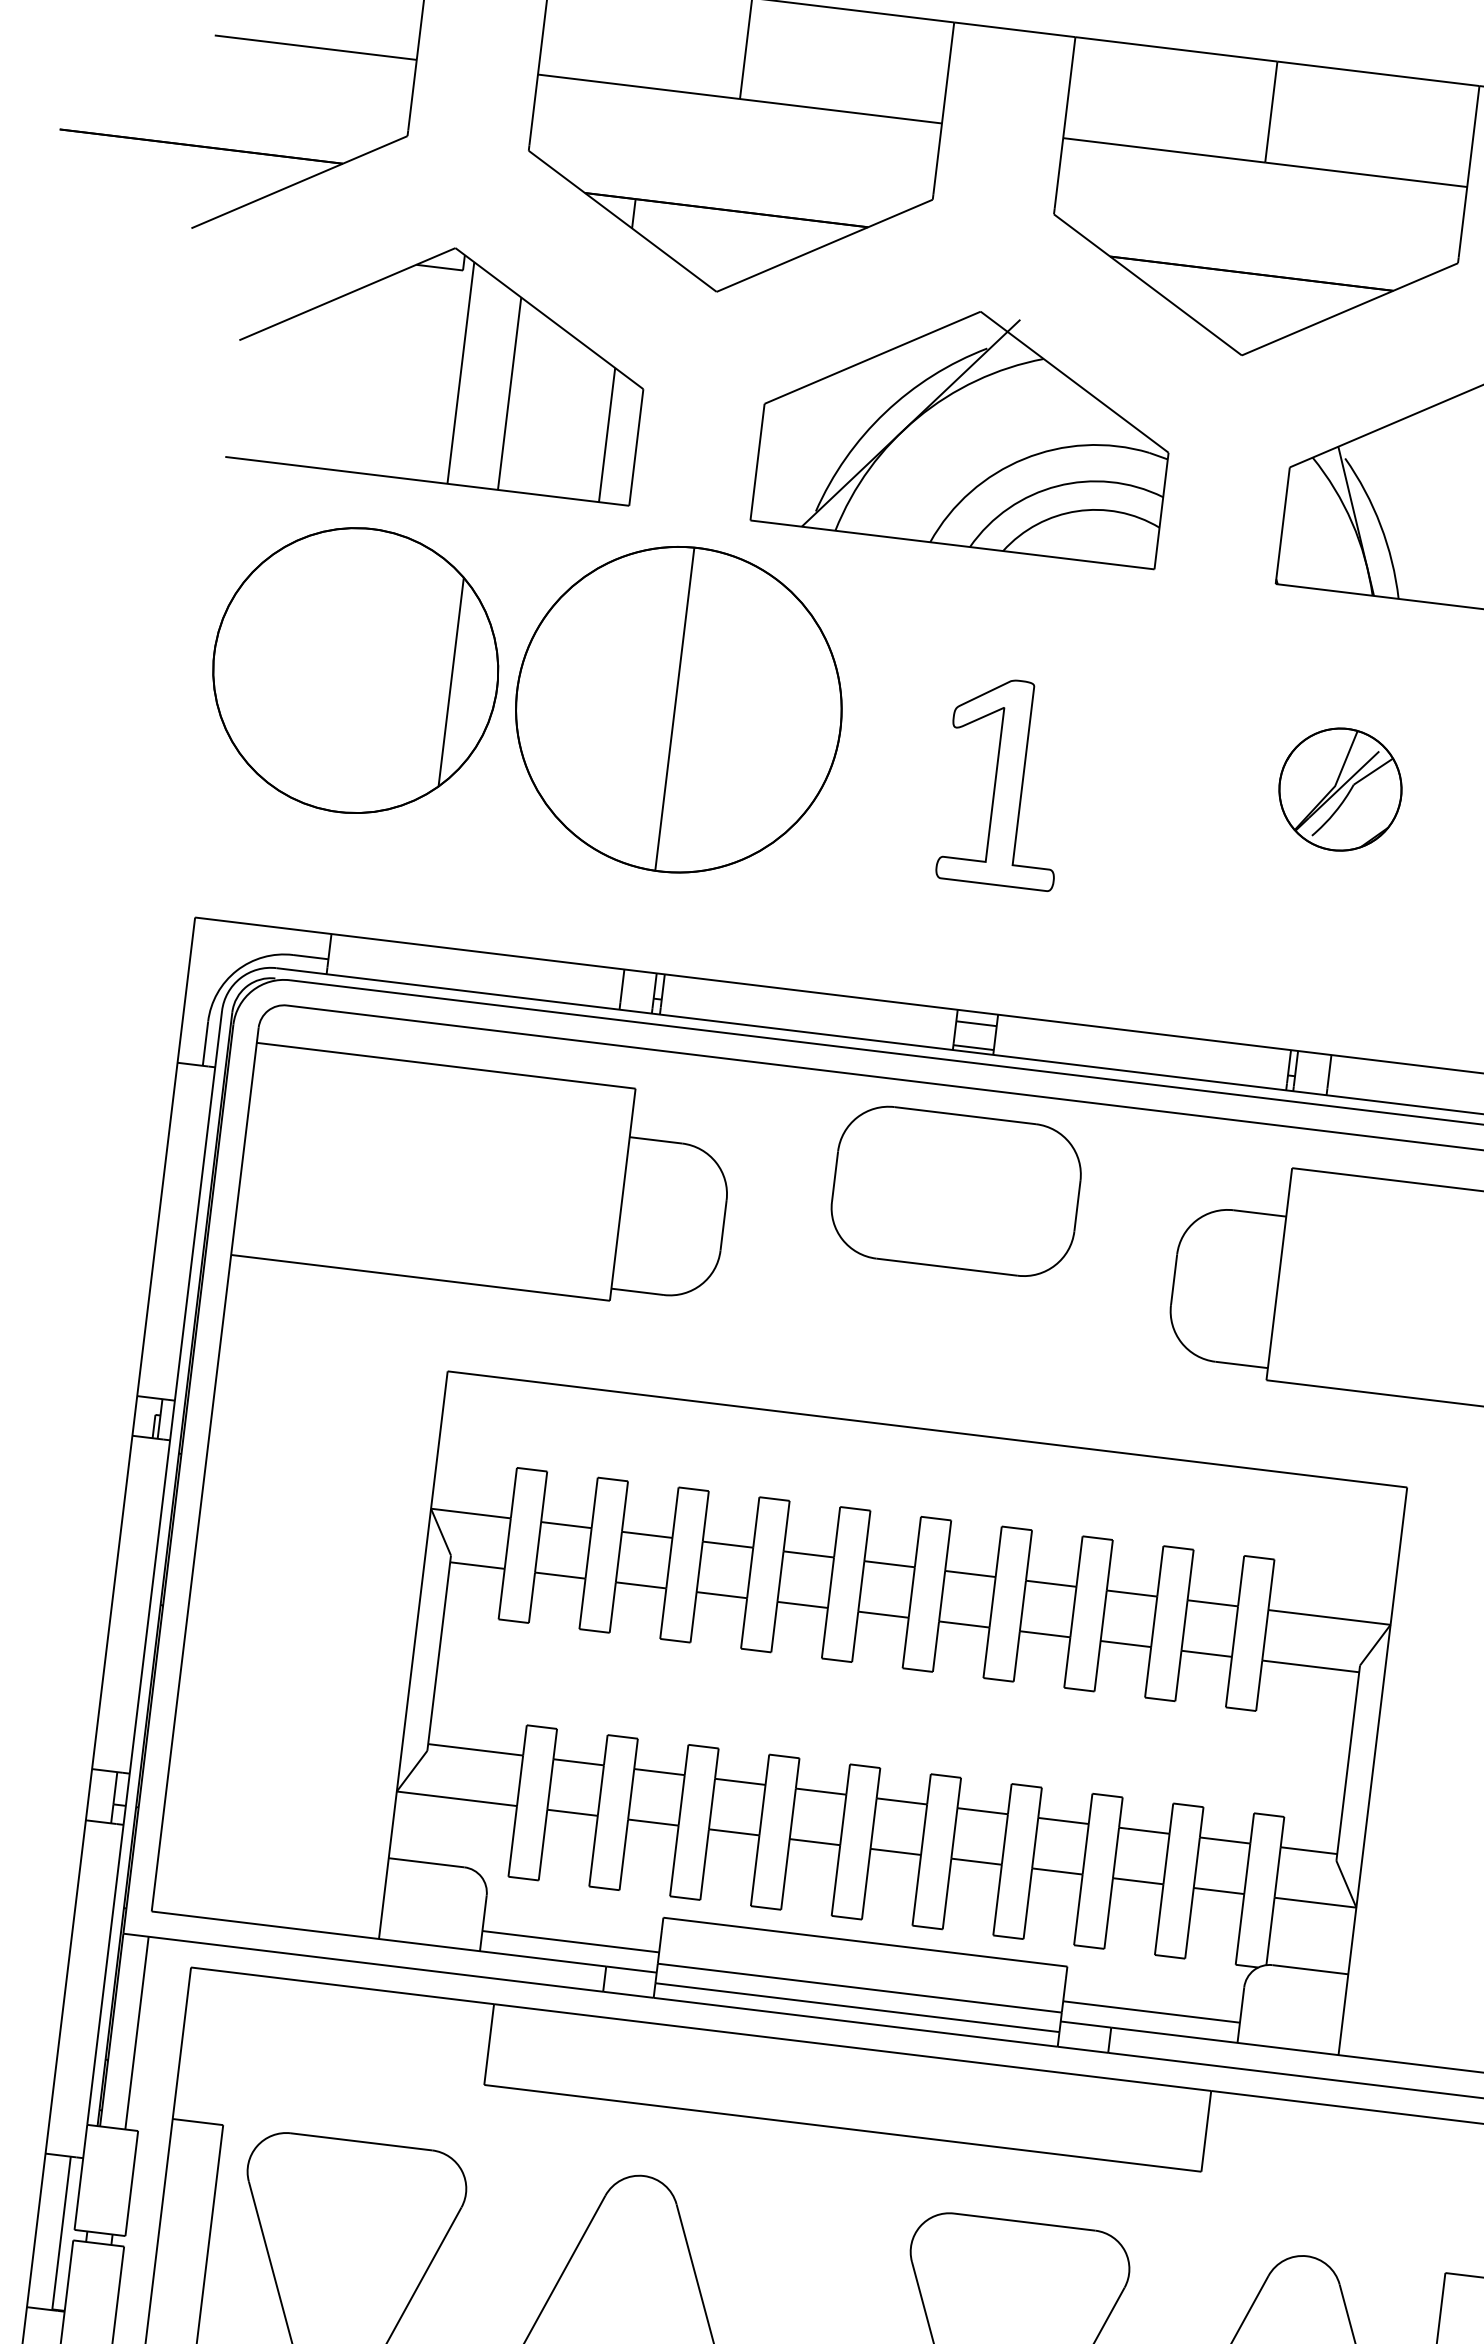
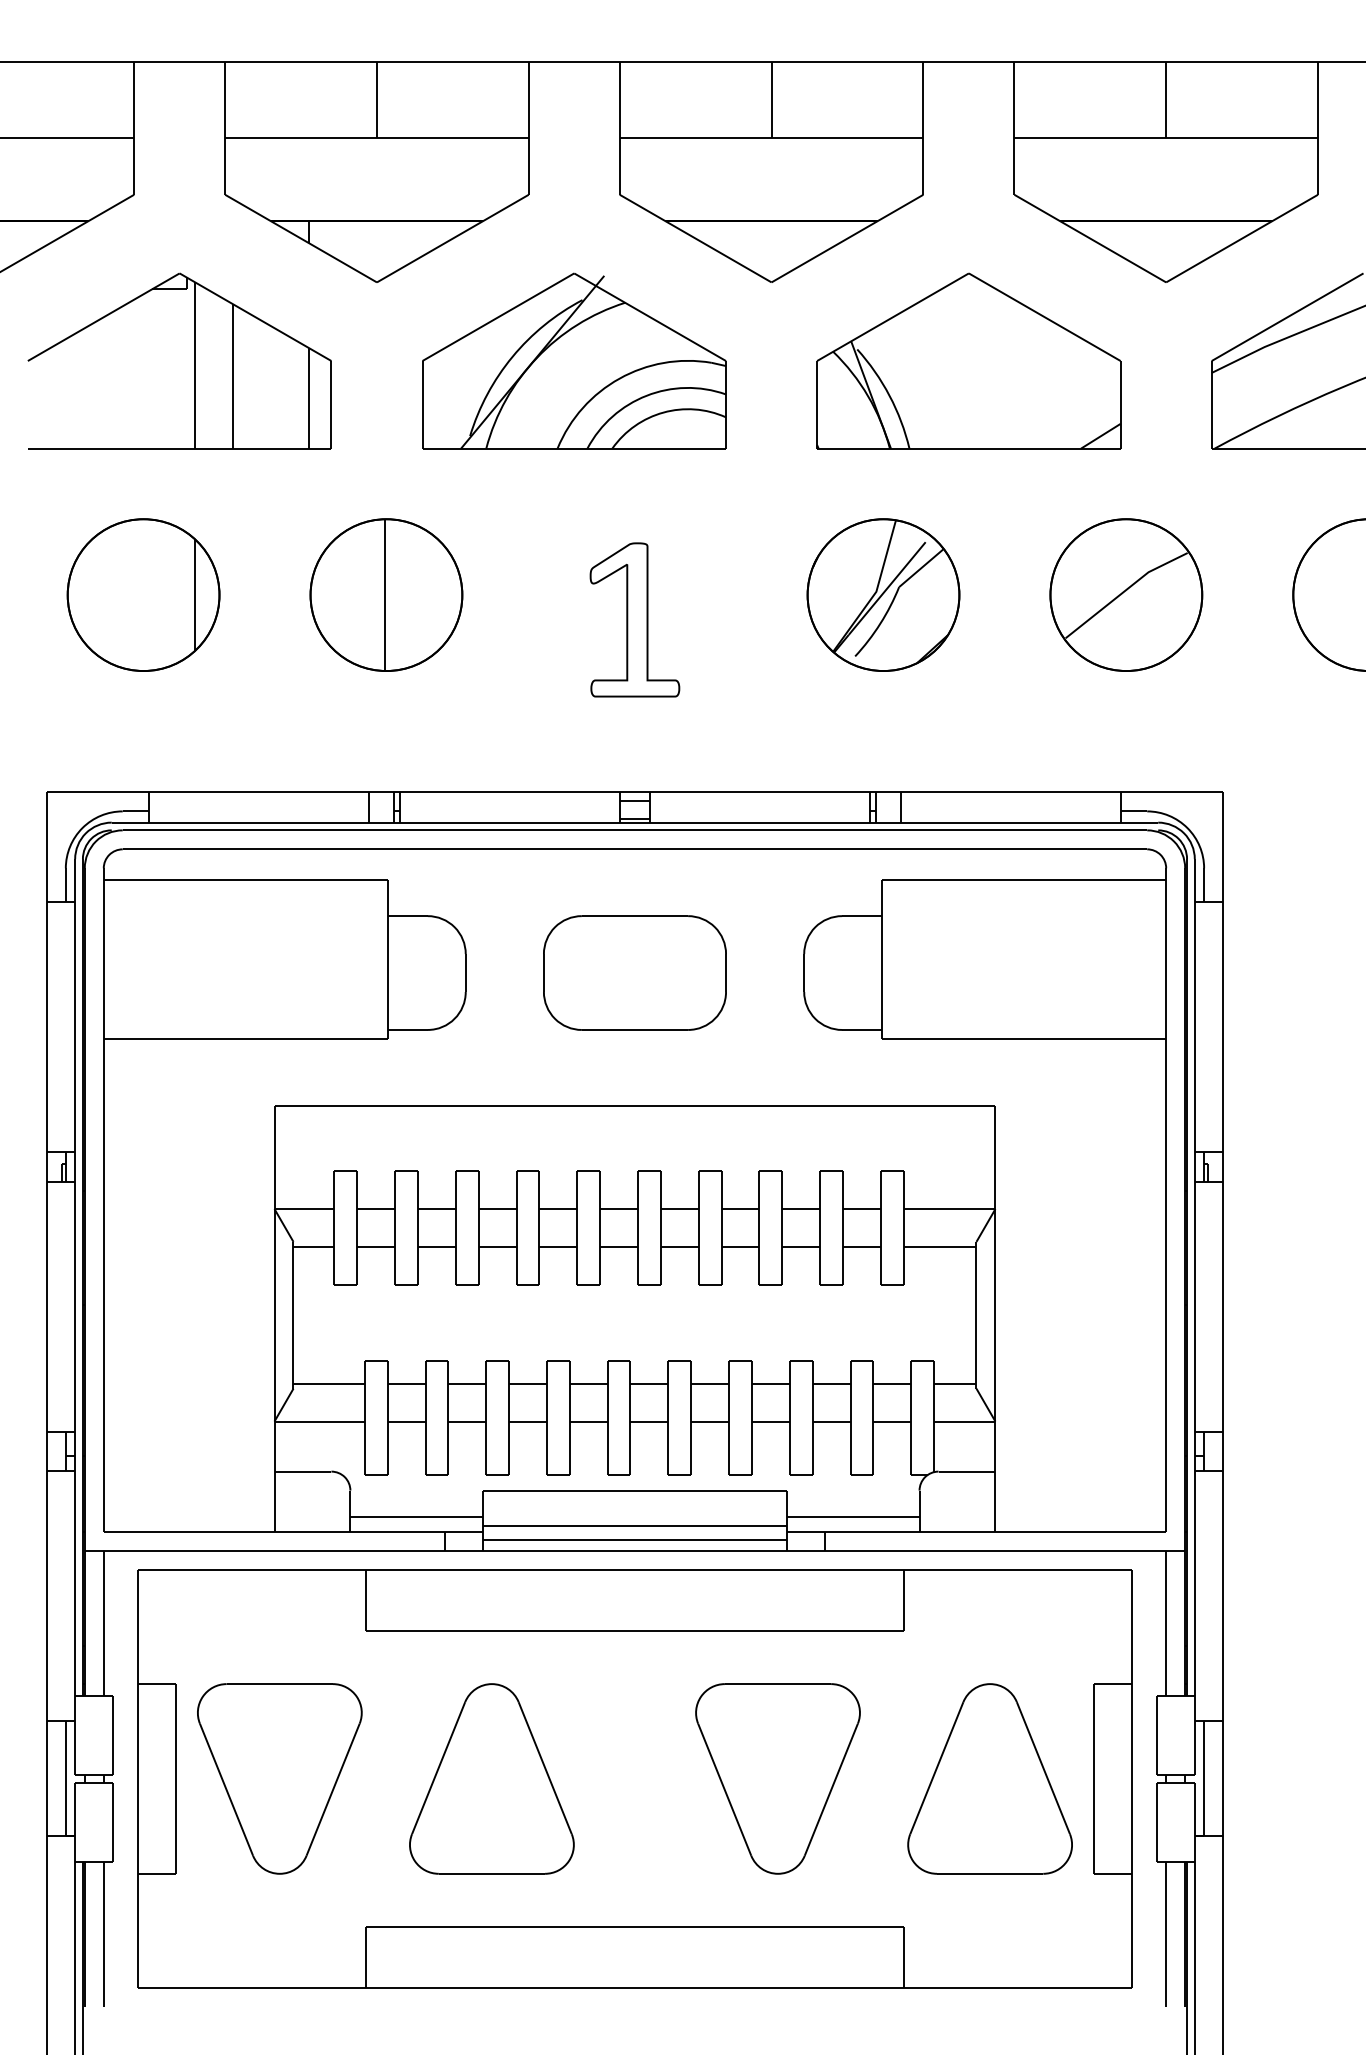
part: (355, 669) -> (143, 594), size x0.71
part: (679, 708) -> (386, 594), size x0.62
part: (1340, 788) -> (883, 594), size x1.67
part: (955, 1190) -> (634, 972), moved

